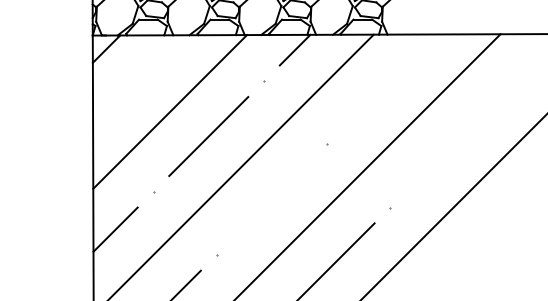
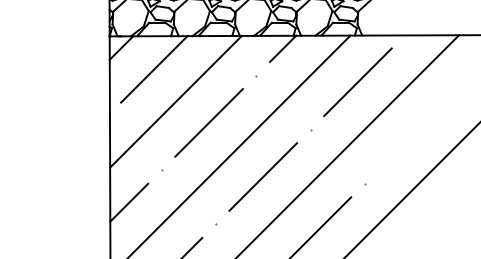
line: (145, 74) -> (154, 69), added
line: (381, 89) -> (357, 82), added
line: (272, 199) -> (263, 176), added

